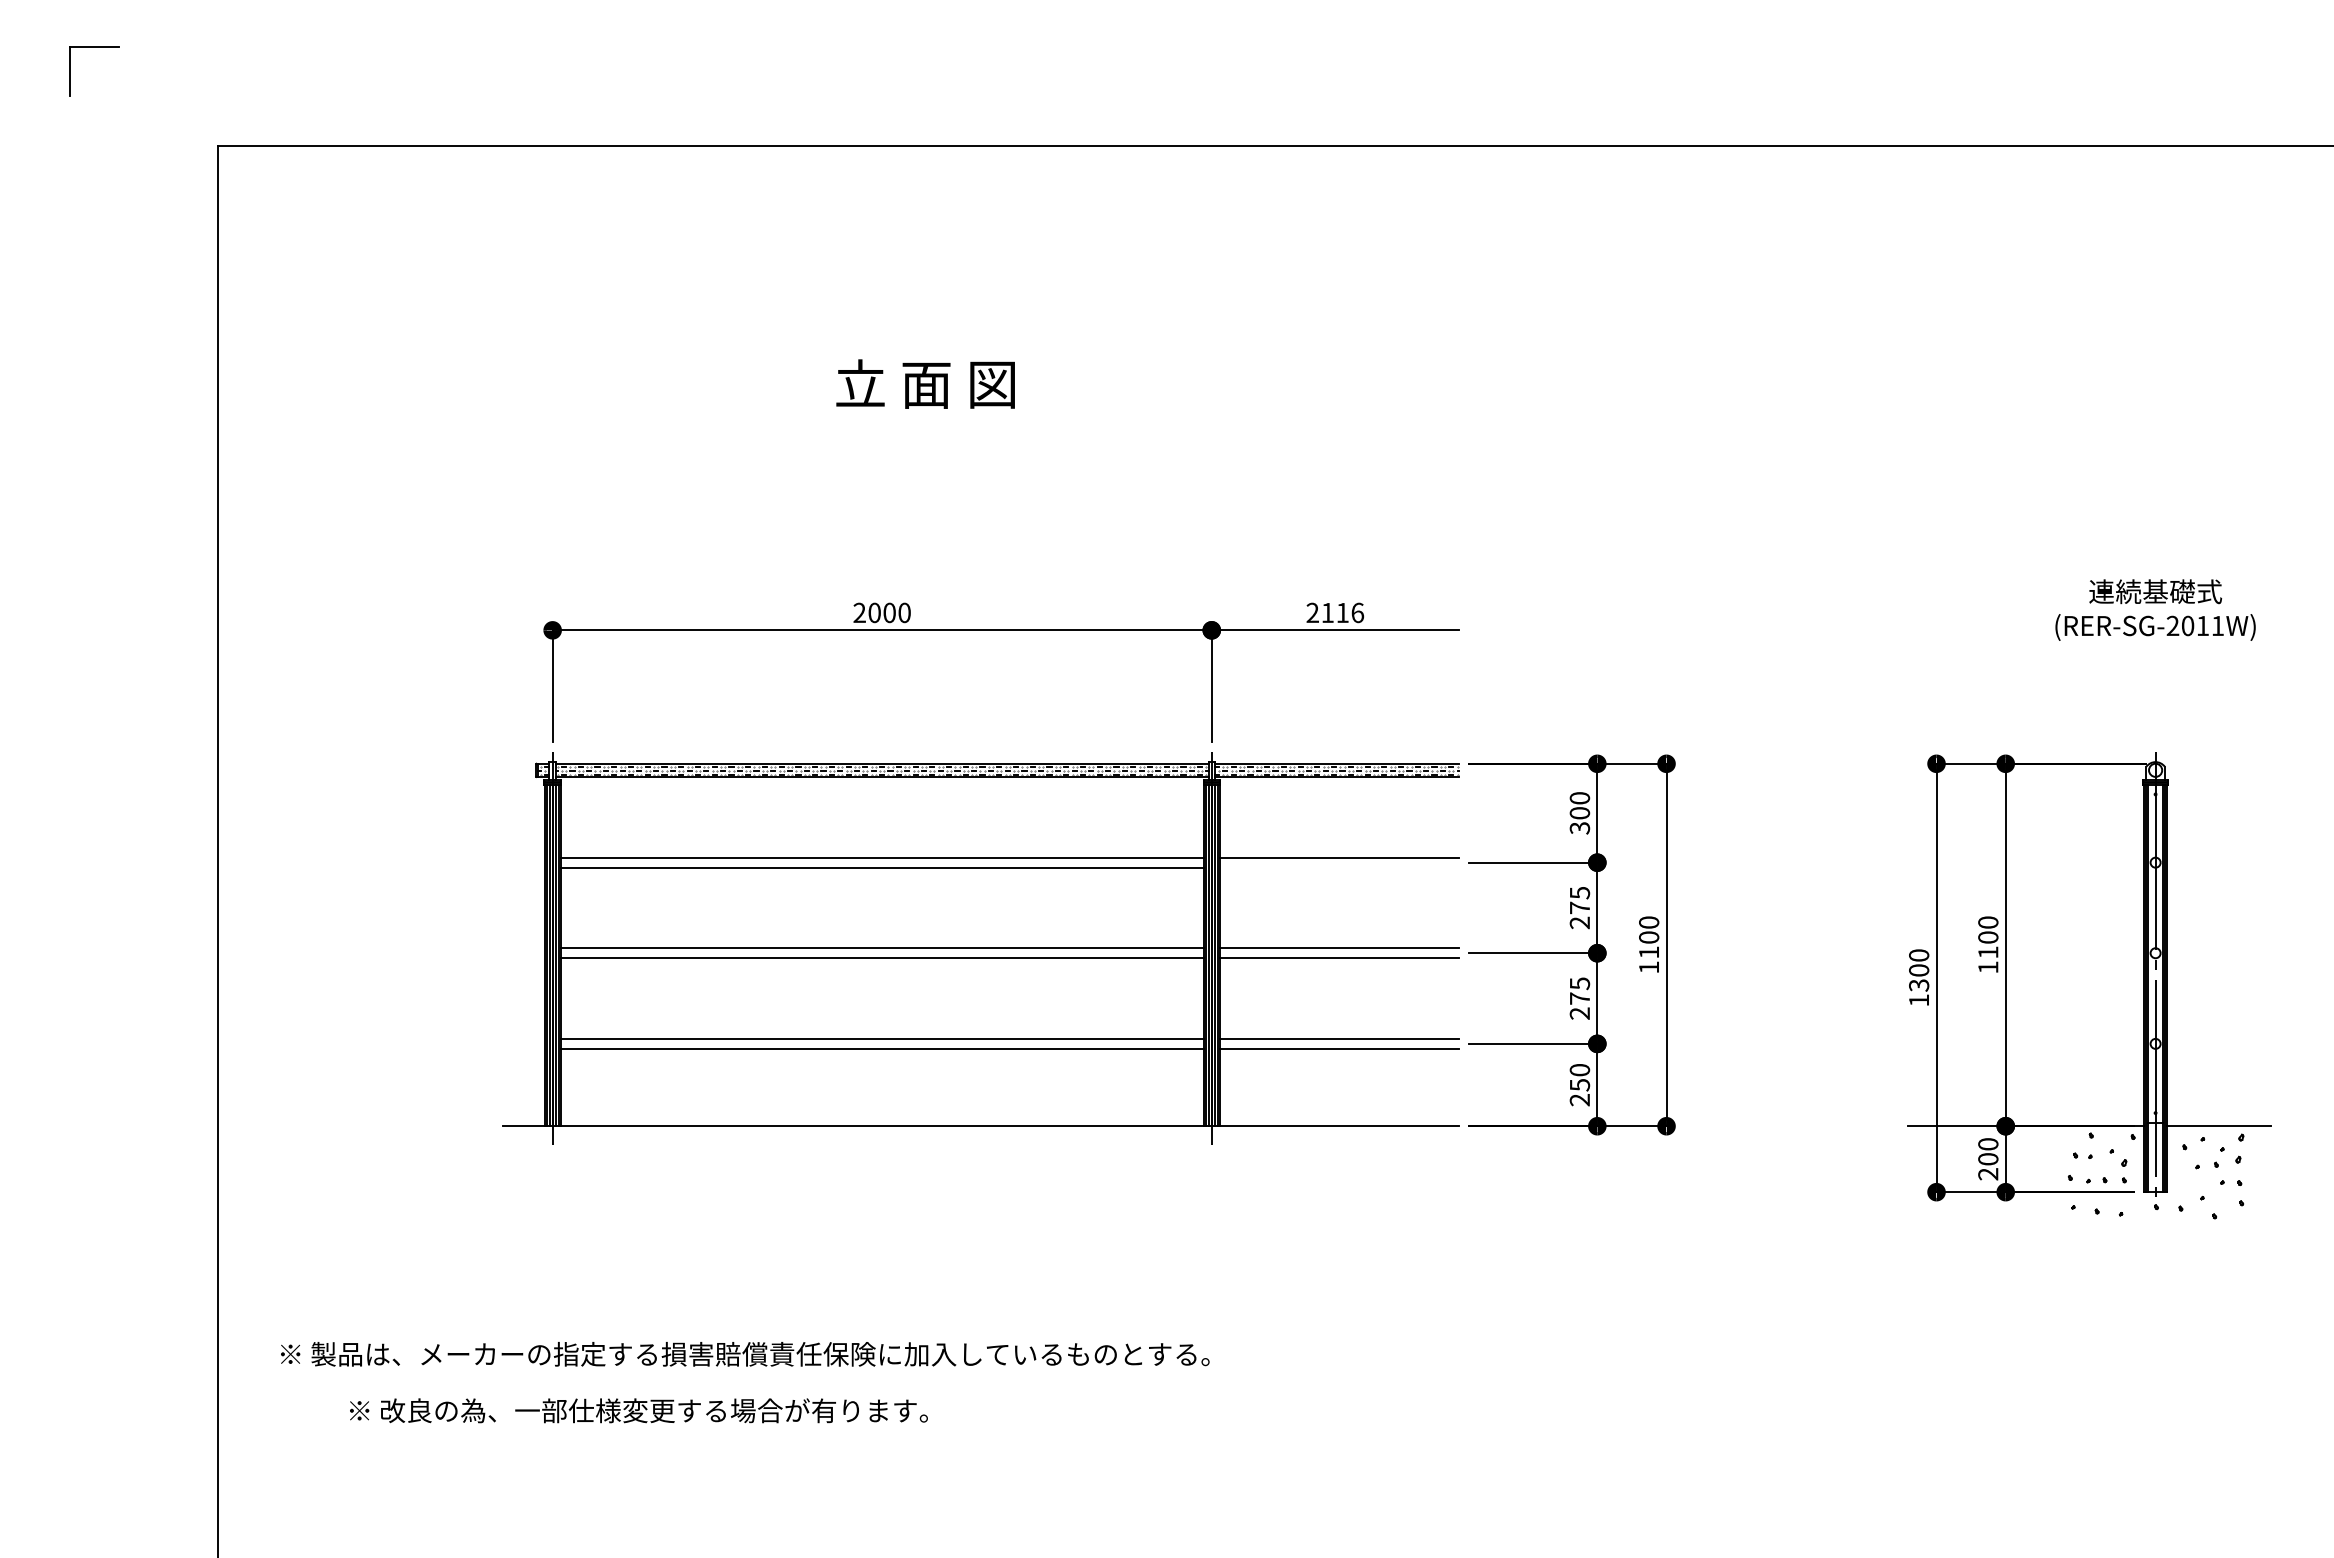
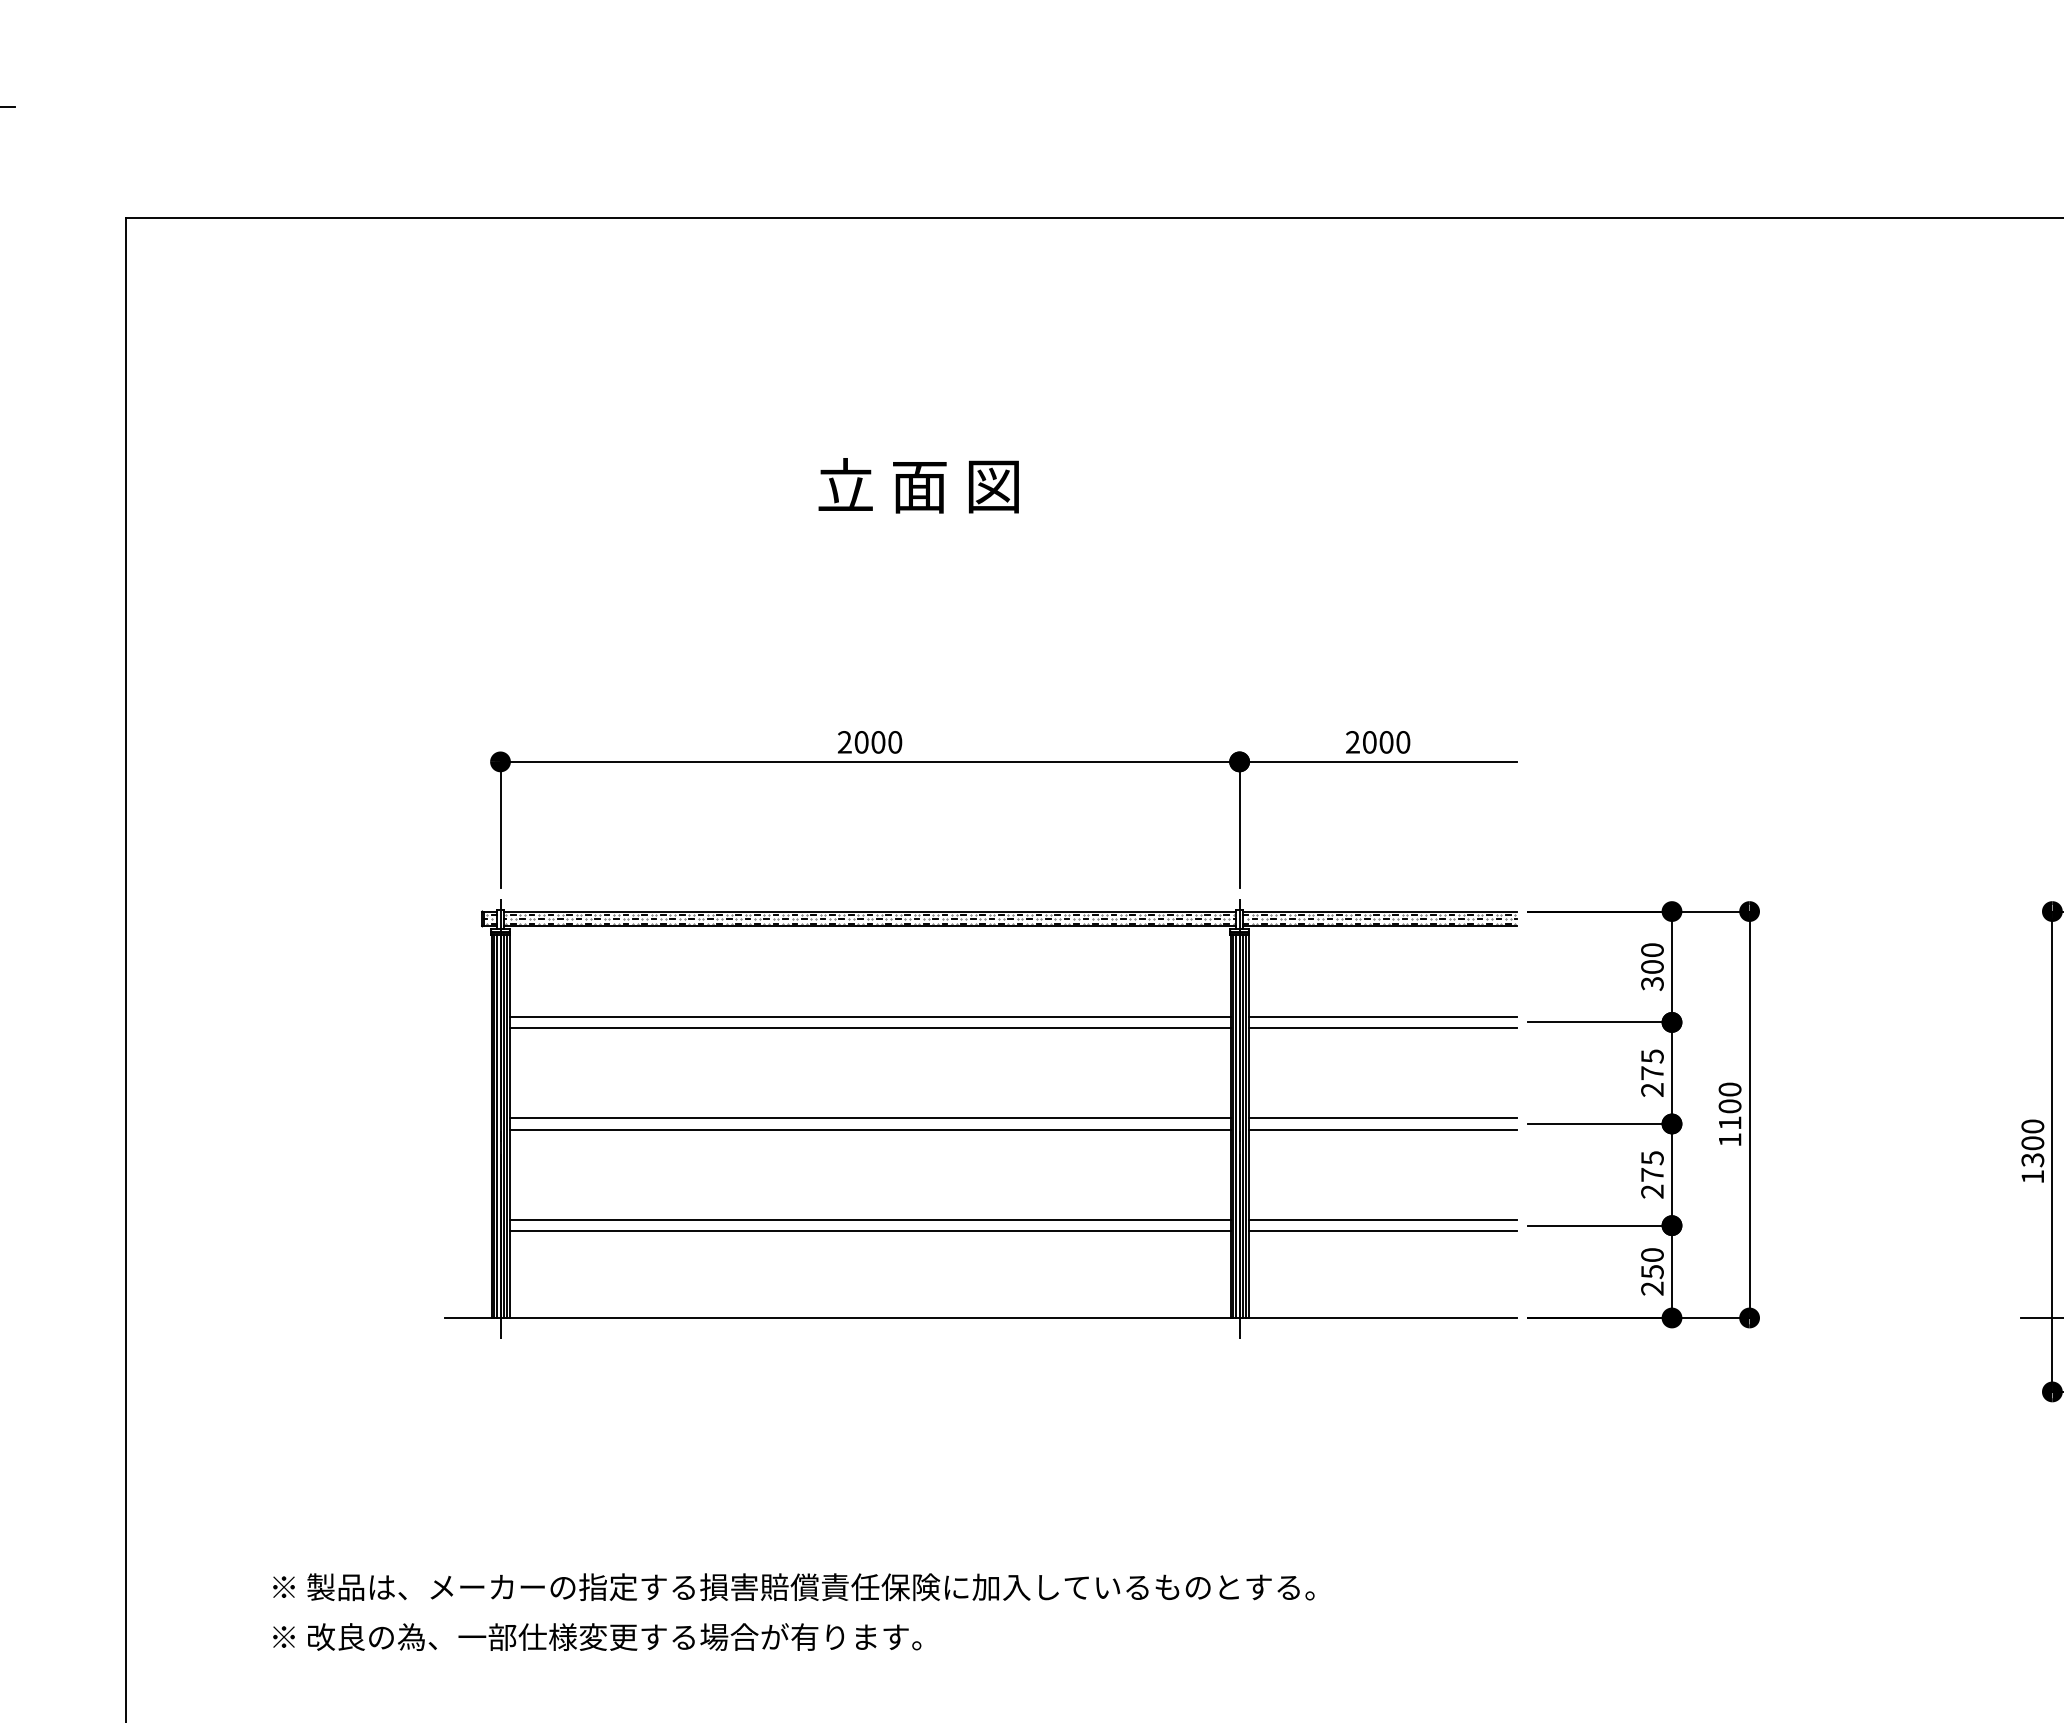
text: (1342, 612) -> (1386, 741), 2116 -> 2000
line: (1338, 867) -> (1381, 1027), added
text: (745, 1354) -> (794, 1587), moved

